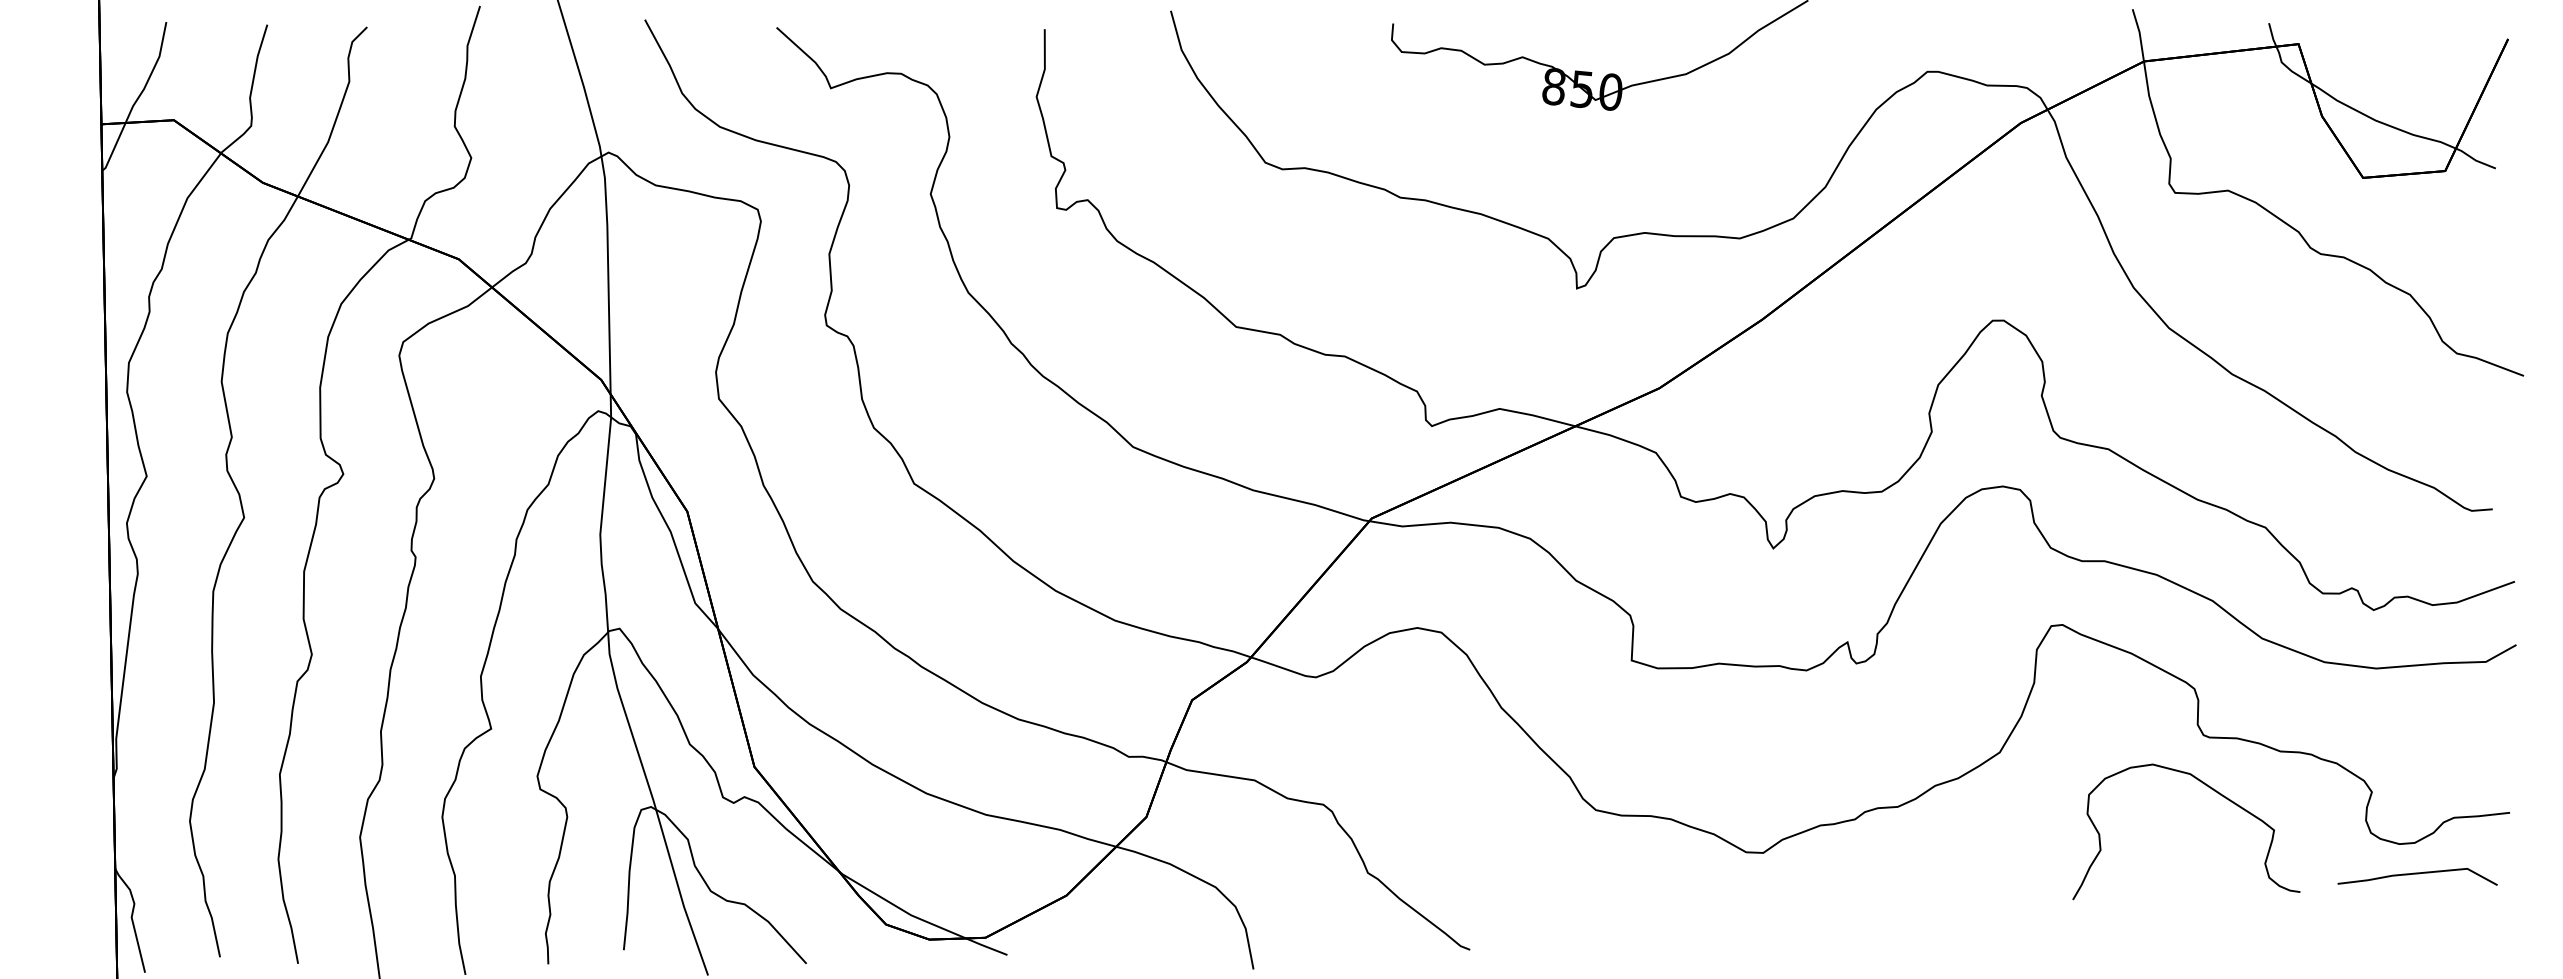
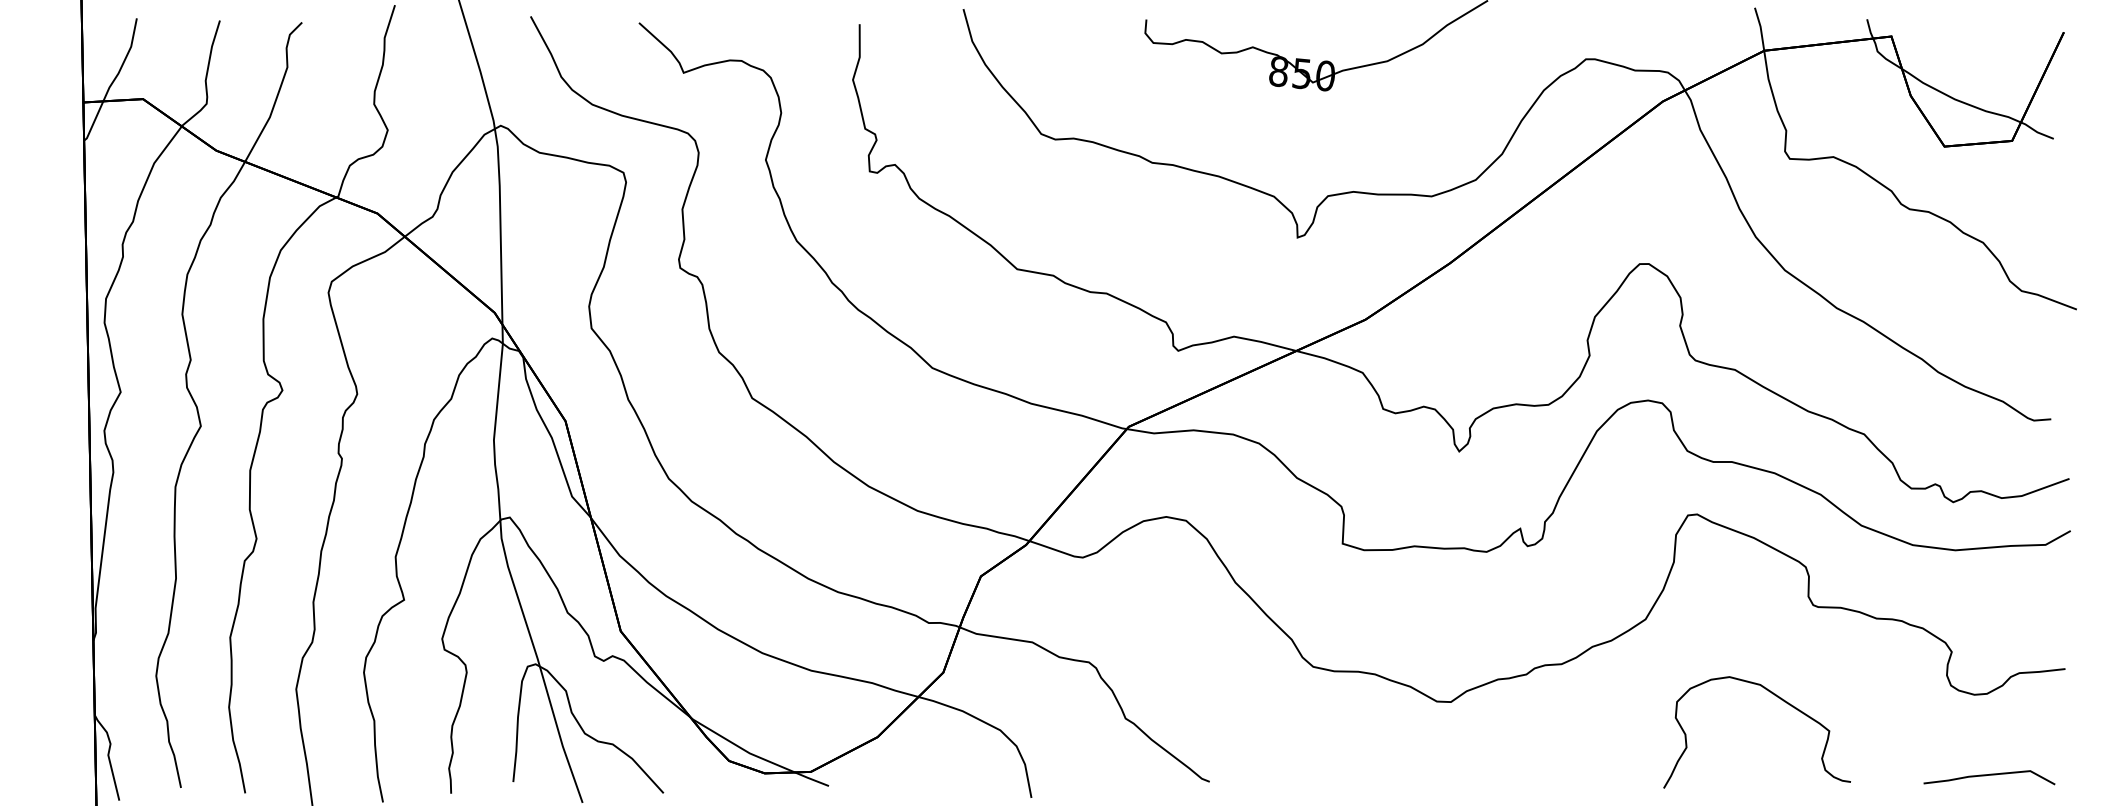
curve: (2214, 791) -> (1780, 699), moved
line: (2417, 874) -> (1989, 775), moved

